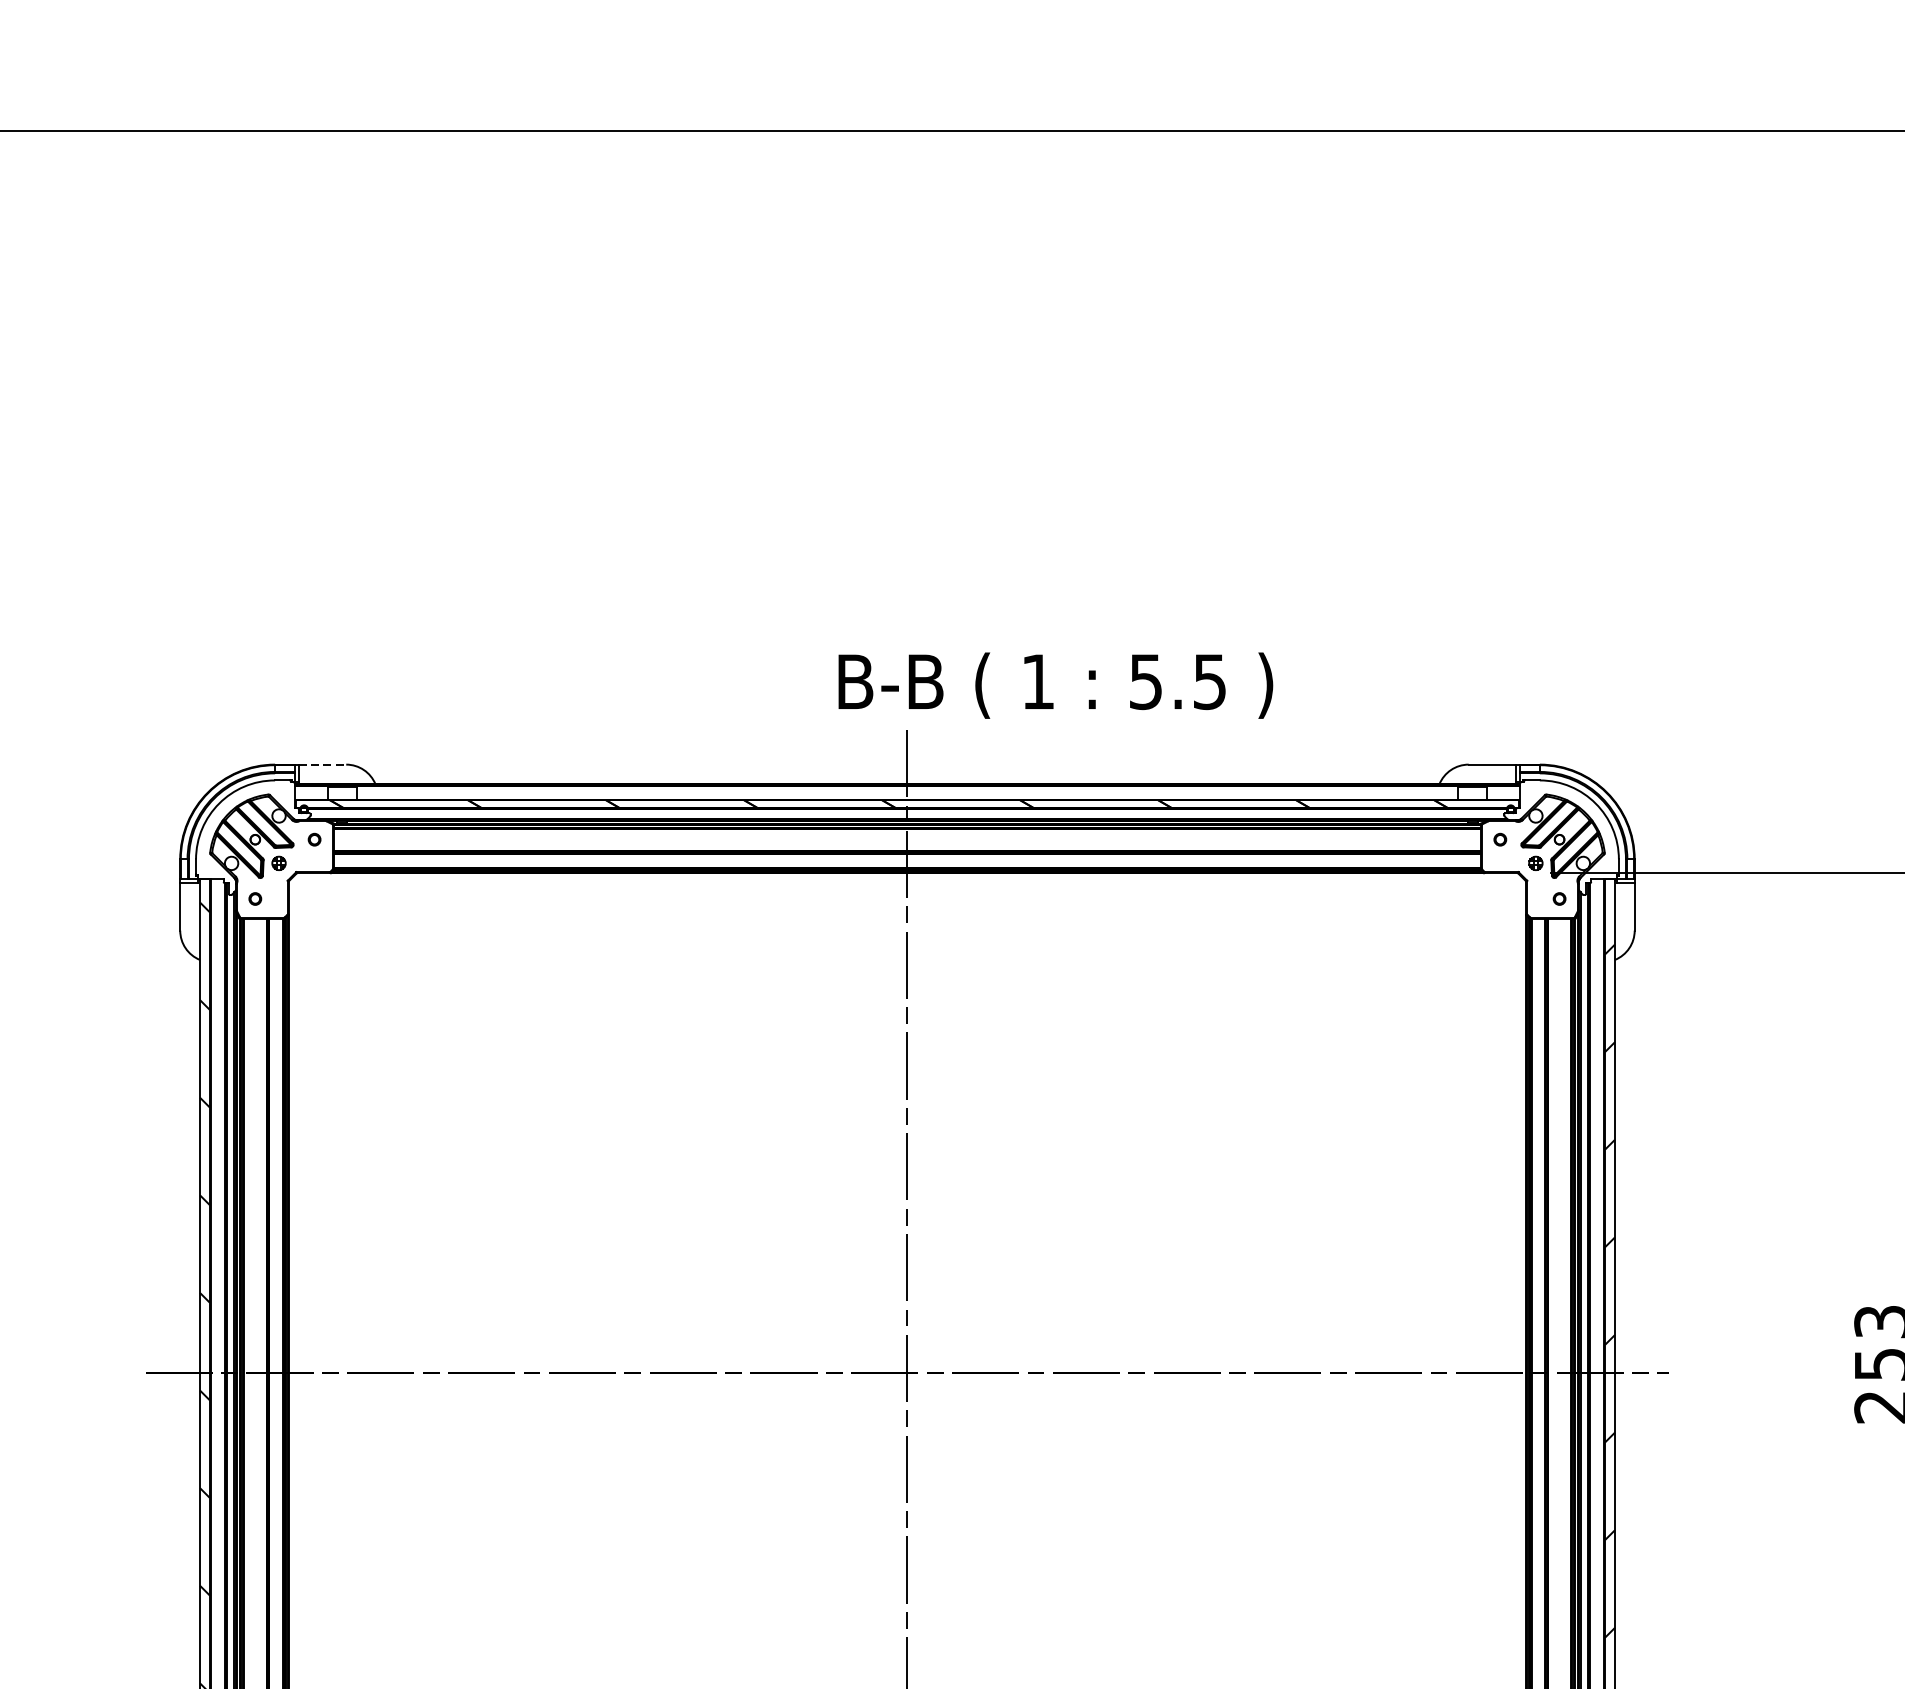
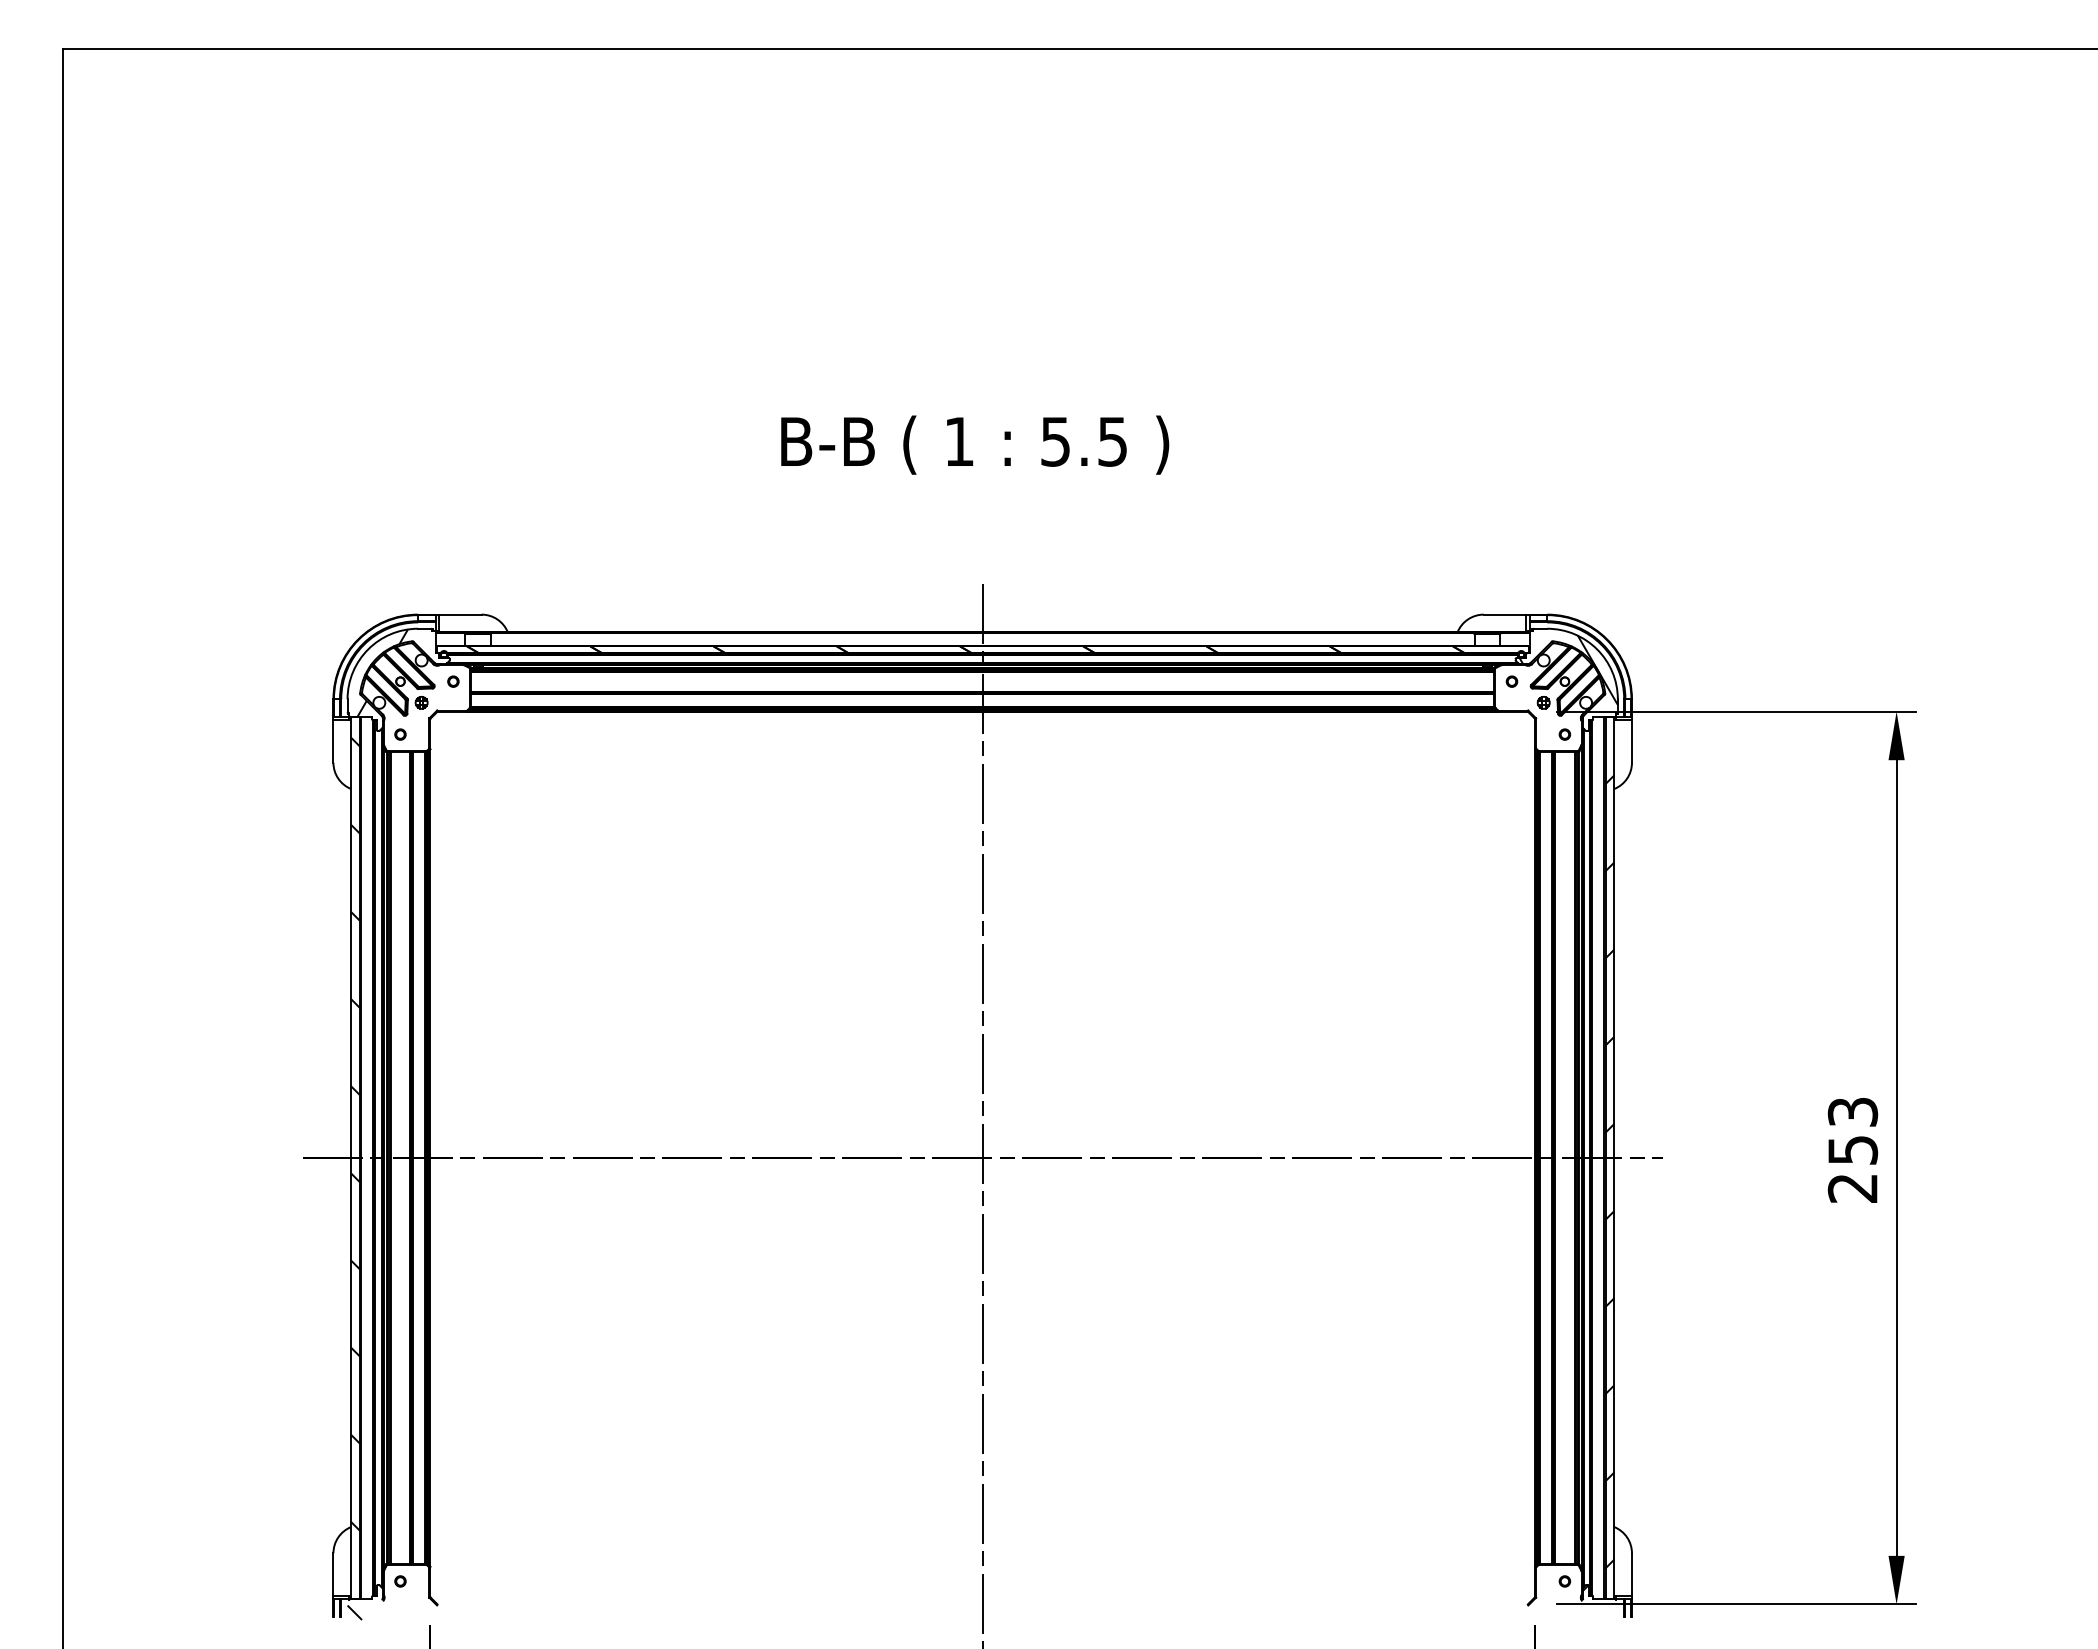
text: (1056, 684) -> (975, 444), moved
line: (322, 764) -> (460, 614), dashed -> solid
hatch: (1563, 826) -> (1568, 669), added
hatch: (235, 829) -> (382, 672), added

